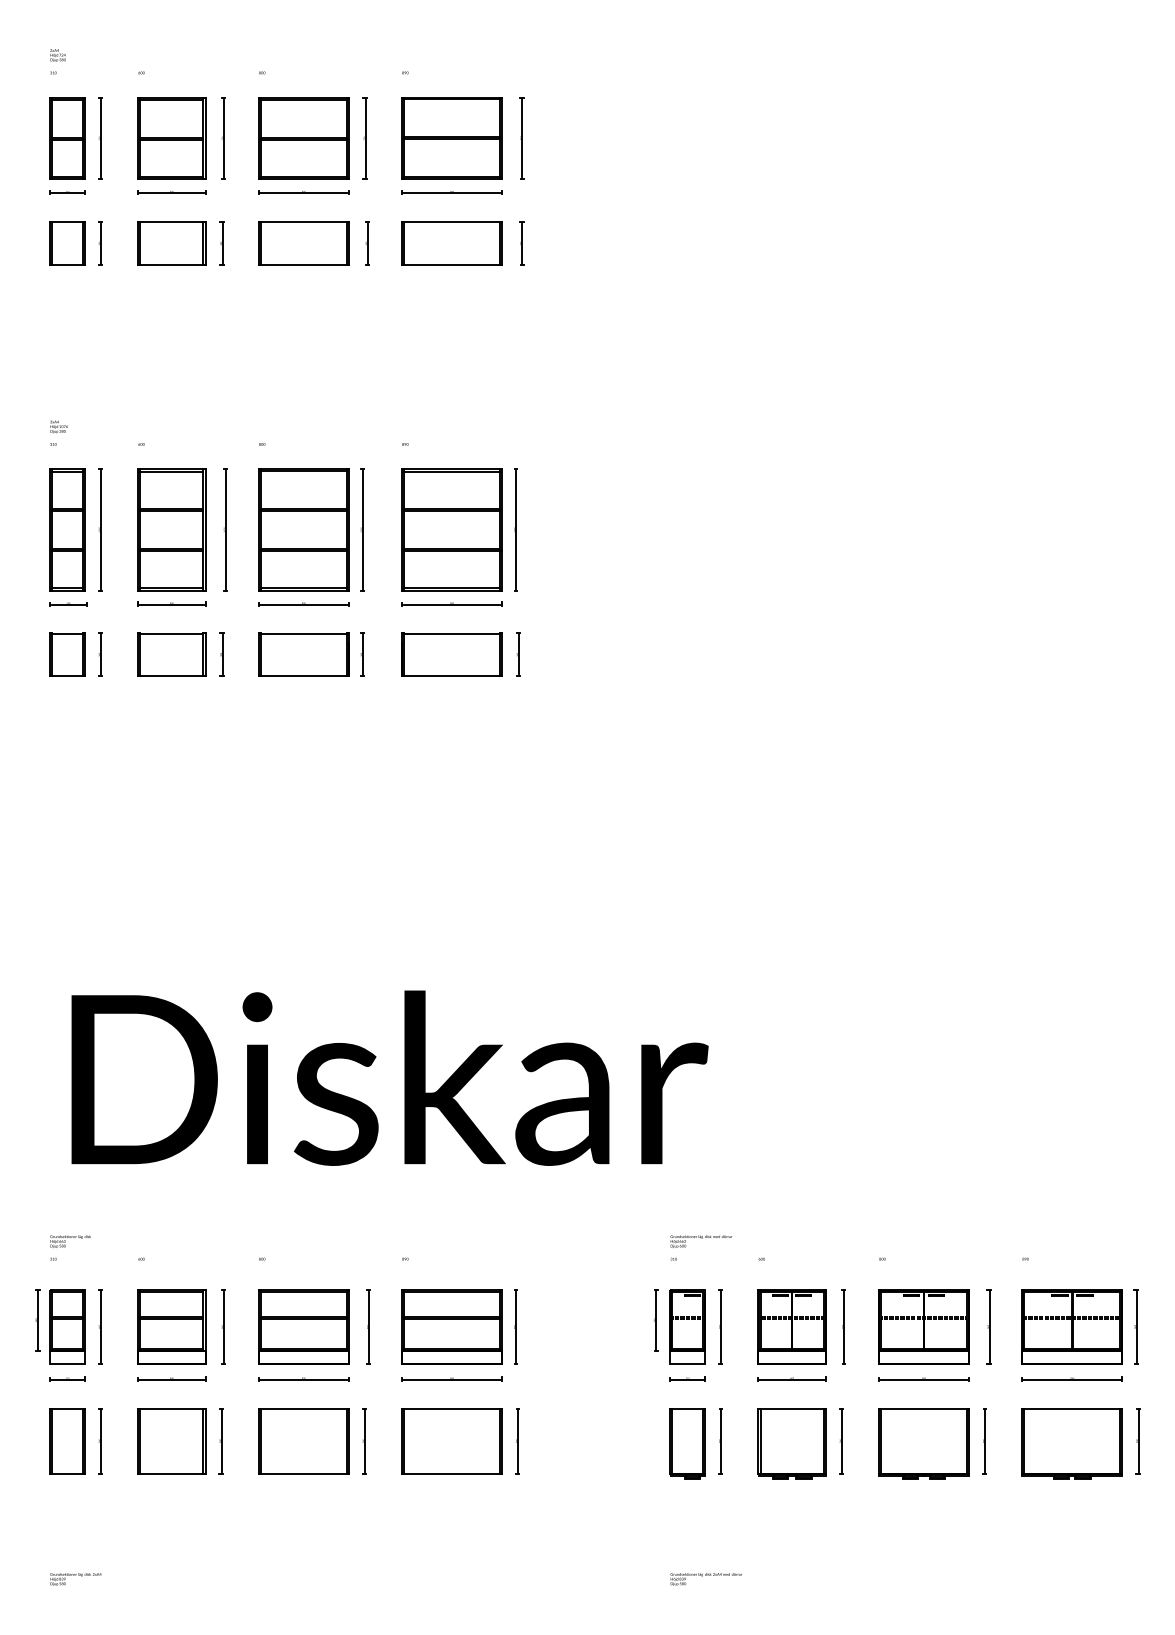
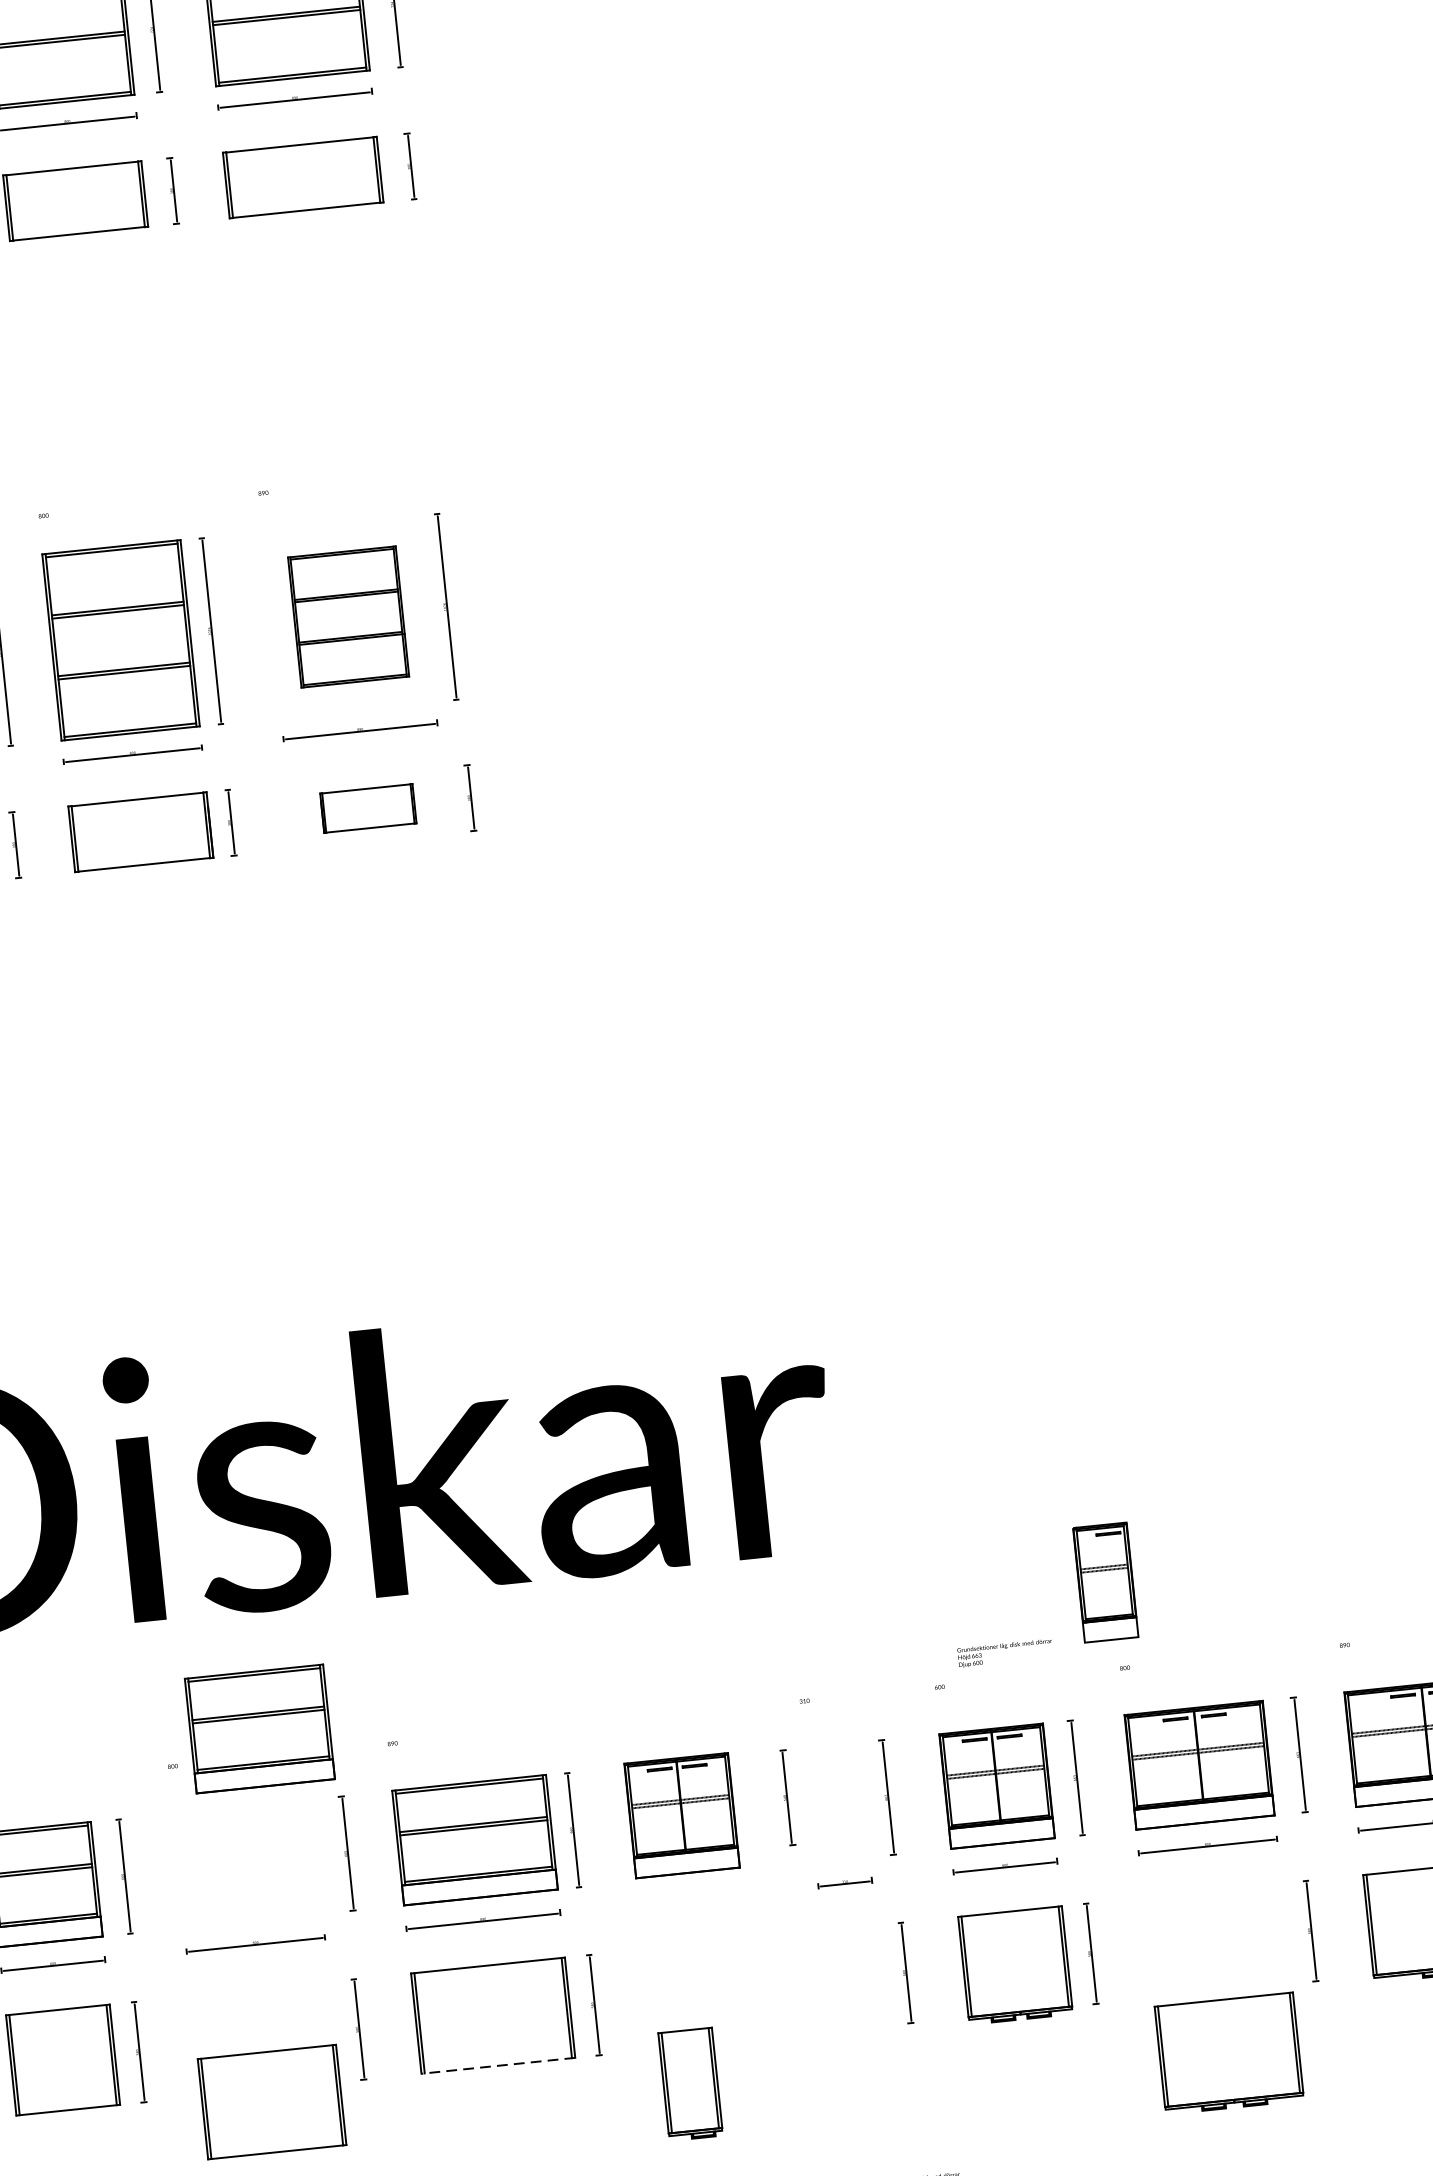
part: (451, 529) -> (347, 616), size x0.7
part: (451, 654) -> (367, 808), size x0.6
text: (700, 1241) -> (1004, 1653), moved
part: (586, 1324) -> (681, 1815), added
part: (303, 1326) -> (259, 1728), moved
part: (687, 1326) -> (1105, 1582), moved
part: (303, 1441) -> (271, 2102), moved
part: (687, 1443) -> (690, 2084), moved
part: (923, 1443) -> (1228, 2053), moved
line: (451, 1473) -> (497, 2065), solid -> dashed

